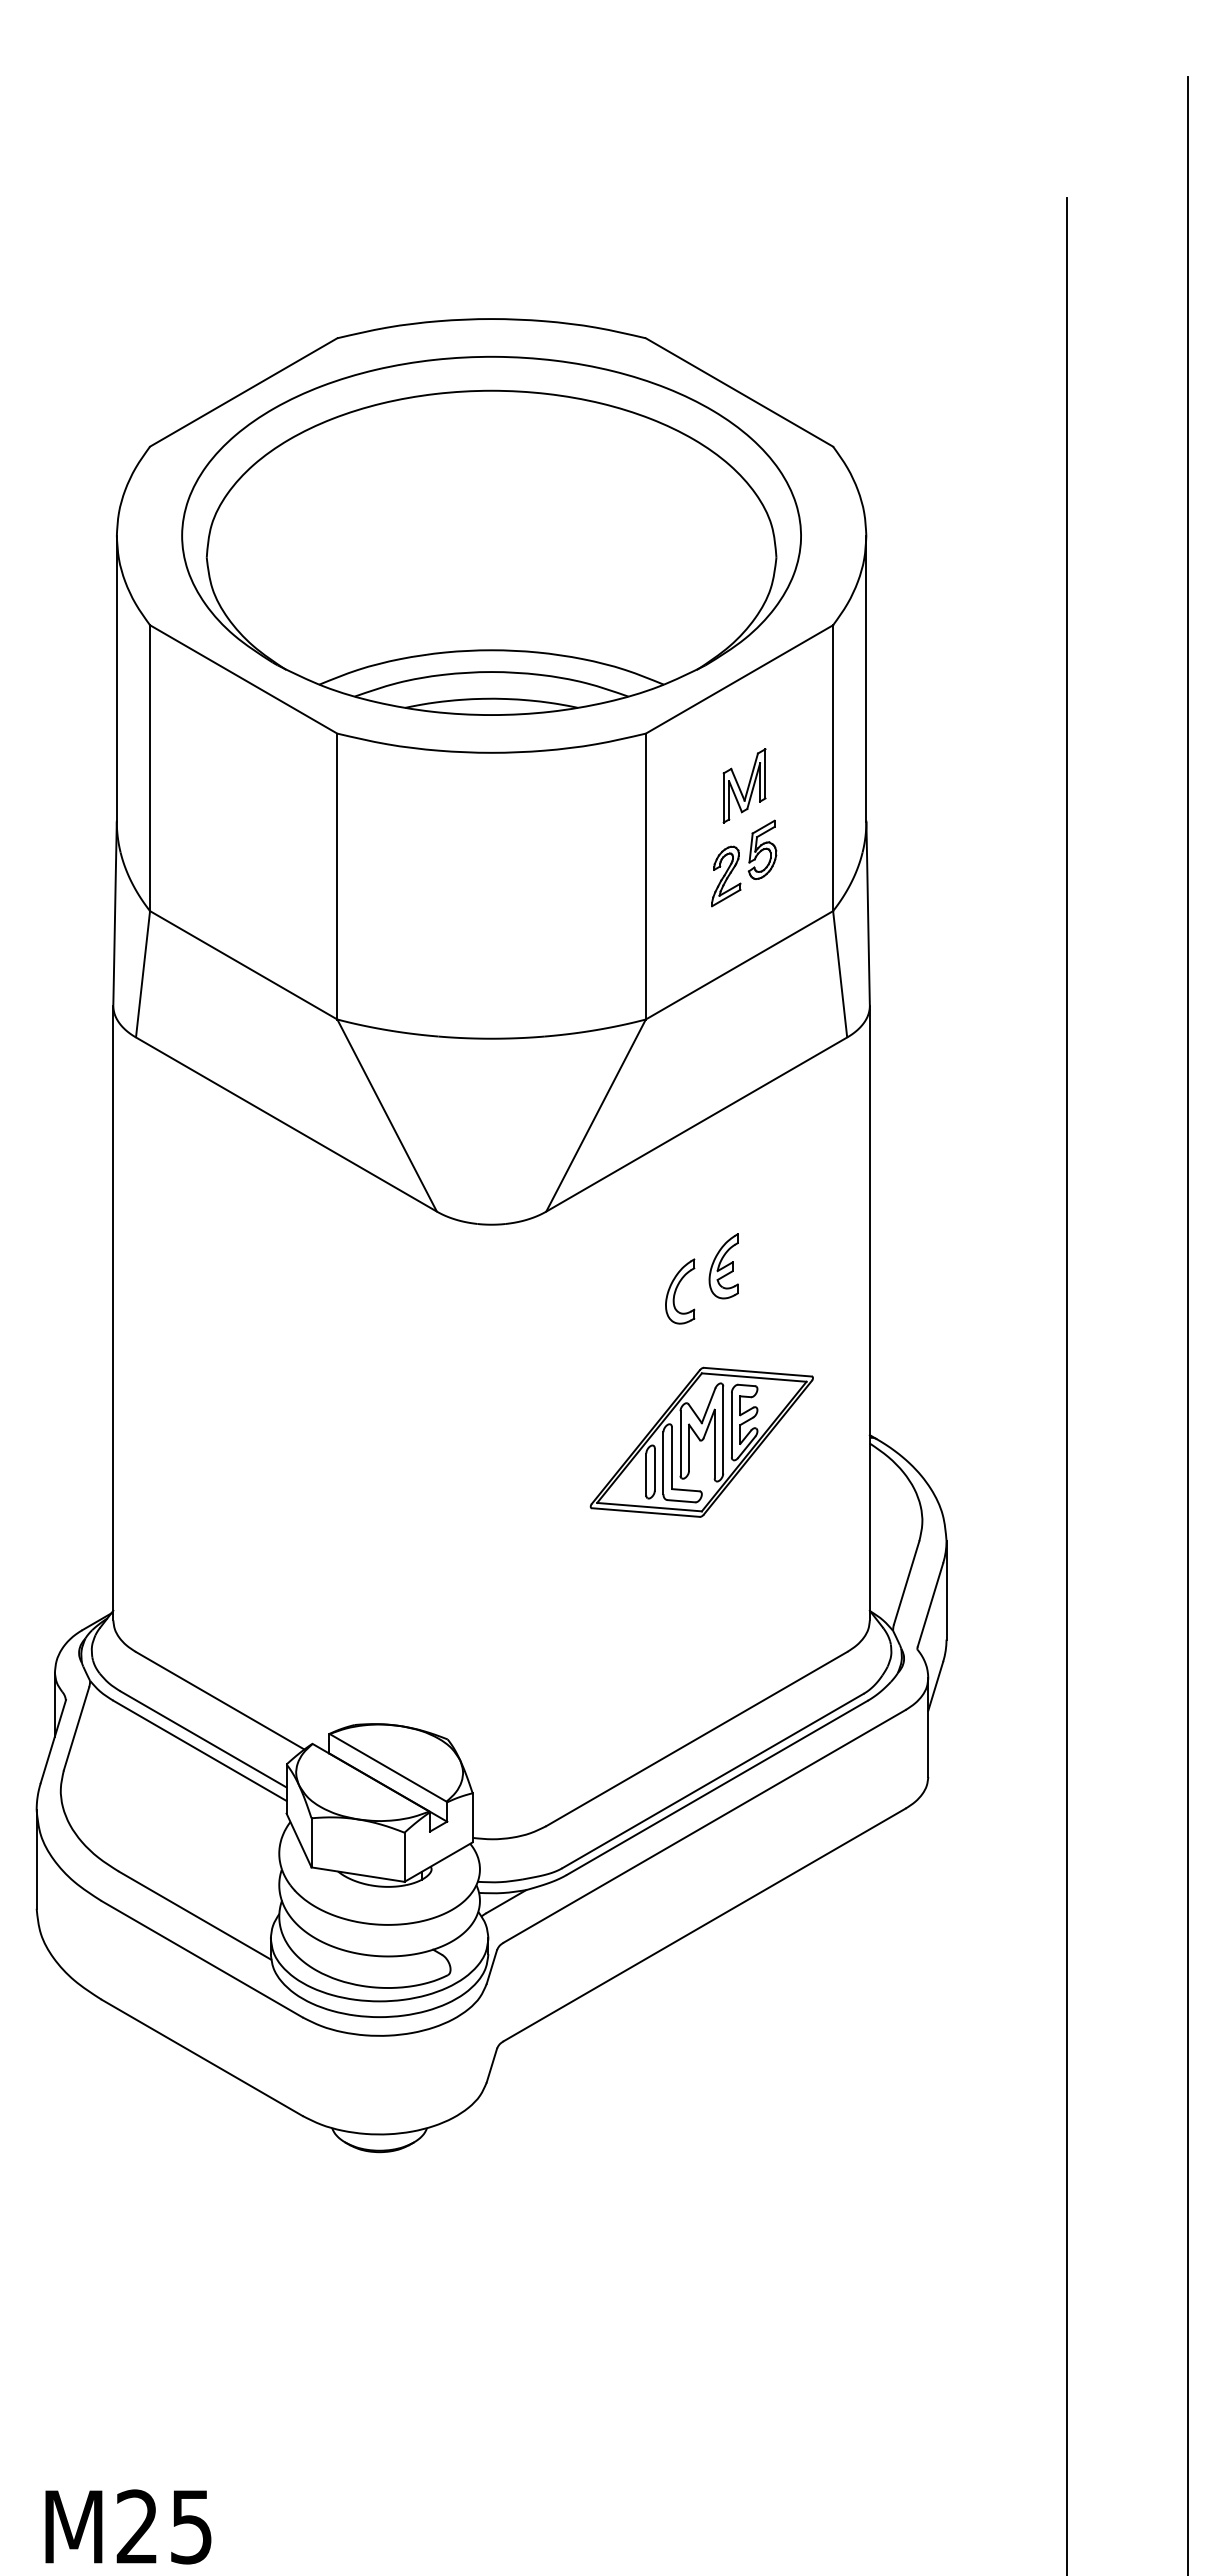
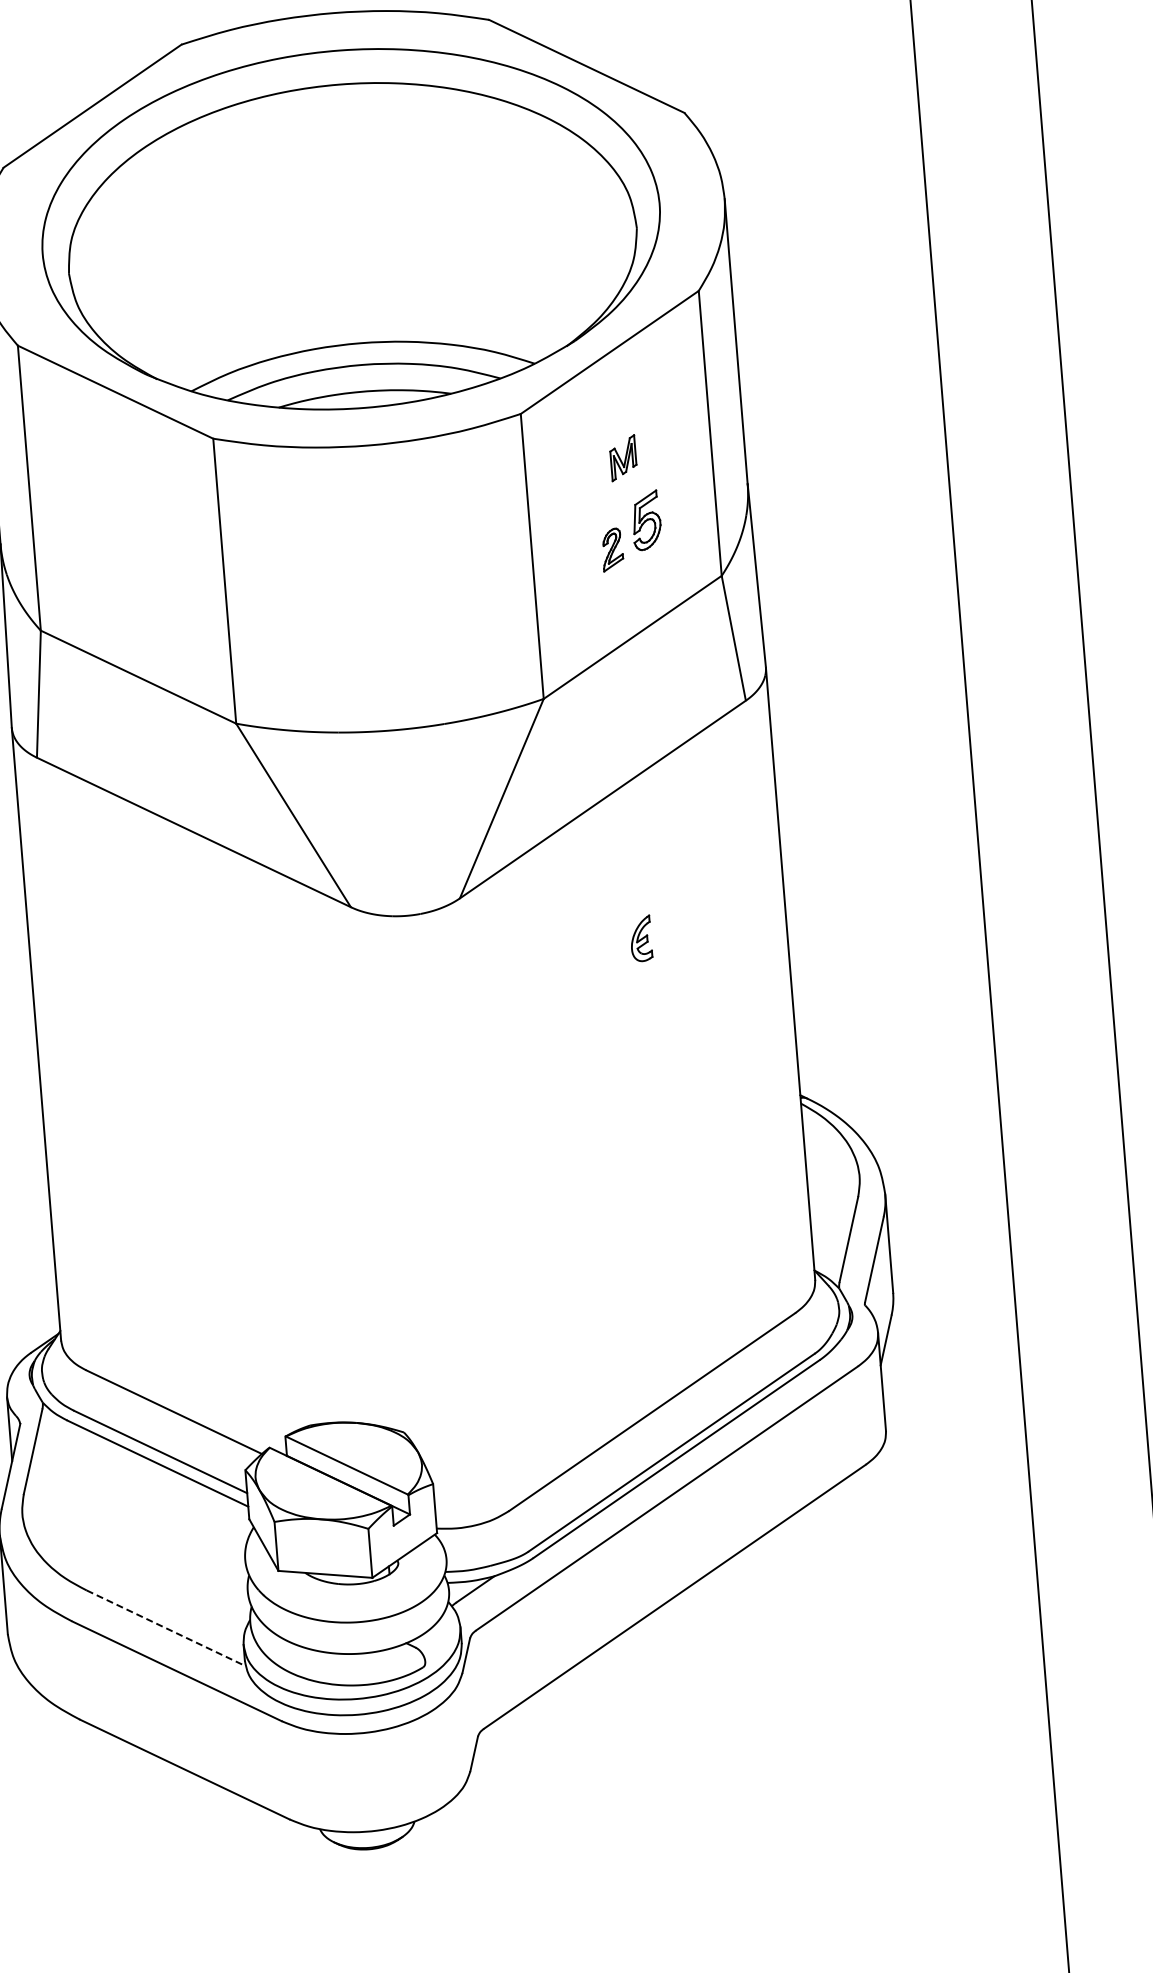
part: (744, 785) -> (623, 457), size x0.6
part: (726, 876) -> (612, 549), size x0.7
part: (723, 1266) -> (640, 938), size x0.7
part: (680, 1291) -> (600, 967), removed
part: (701, 1441) -> (633, 1115), removed
line: (195, 1915) -> (166, 1628), solid -> dashed

